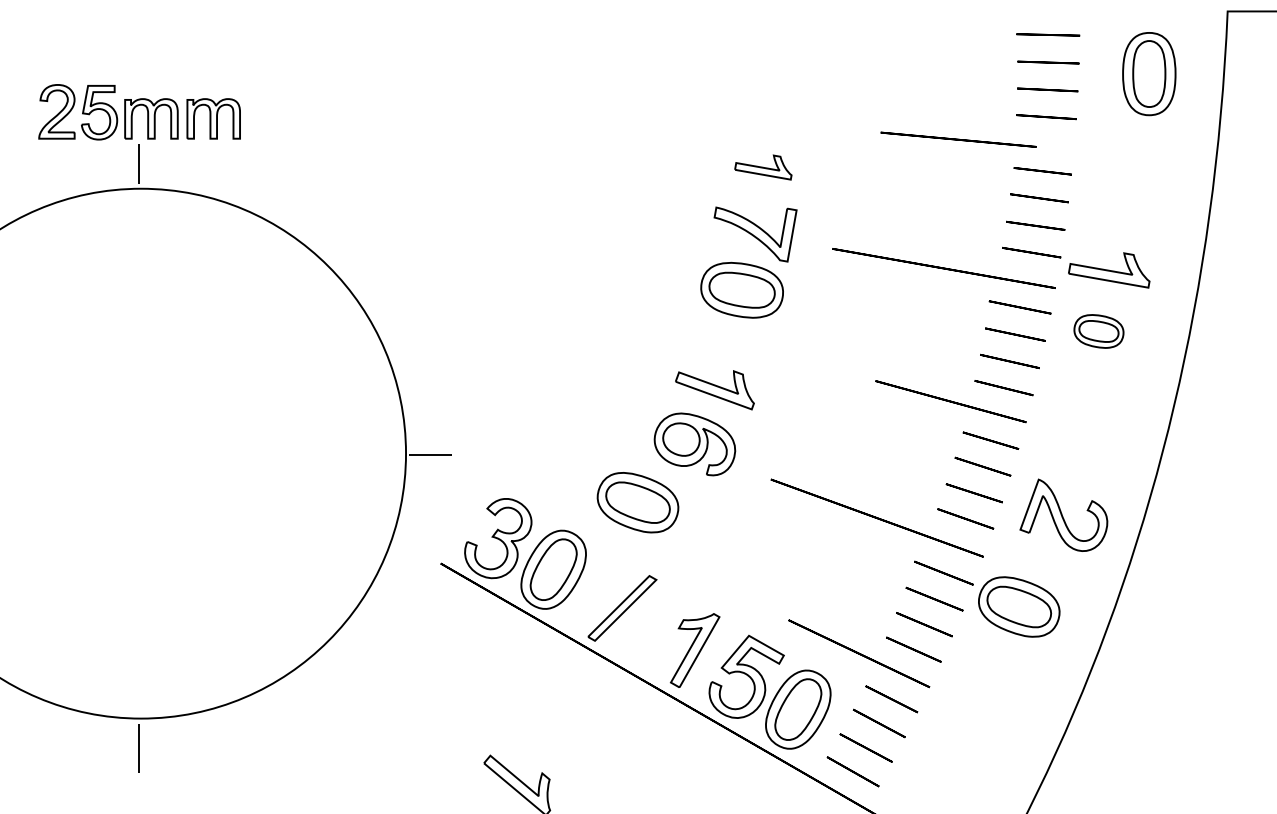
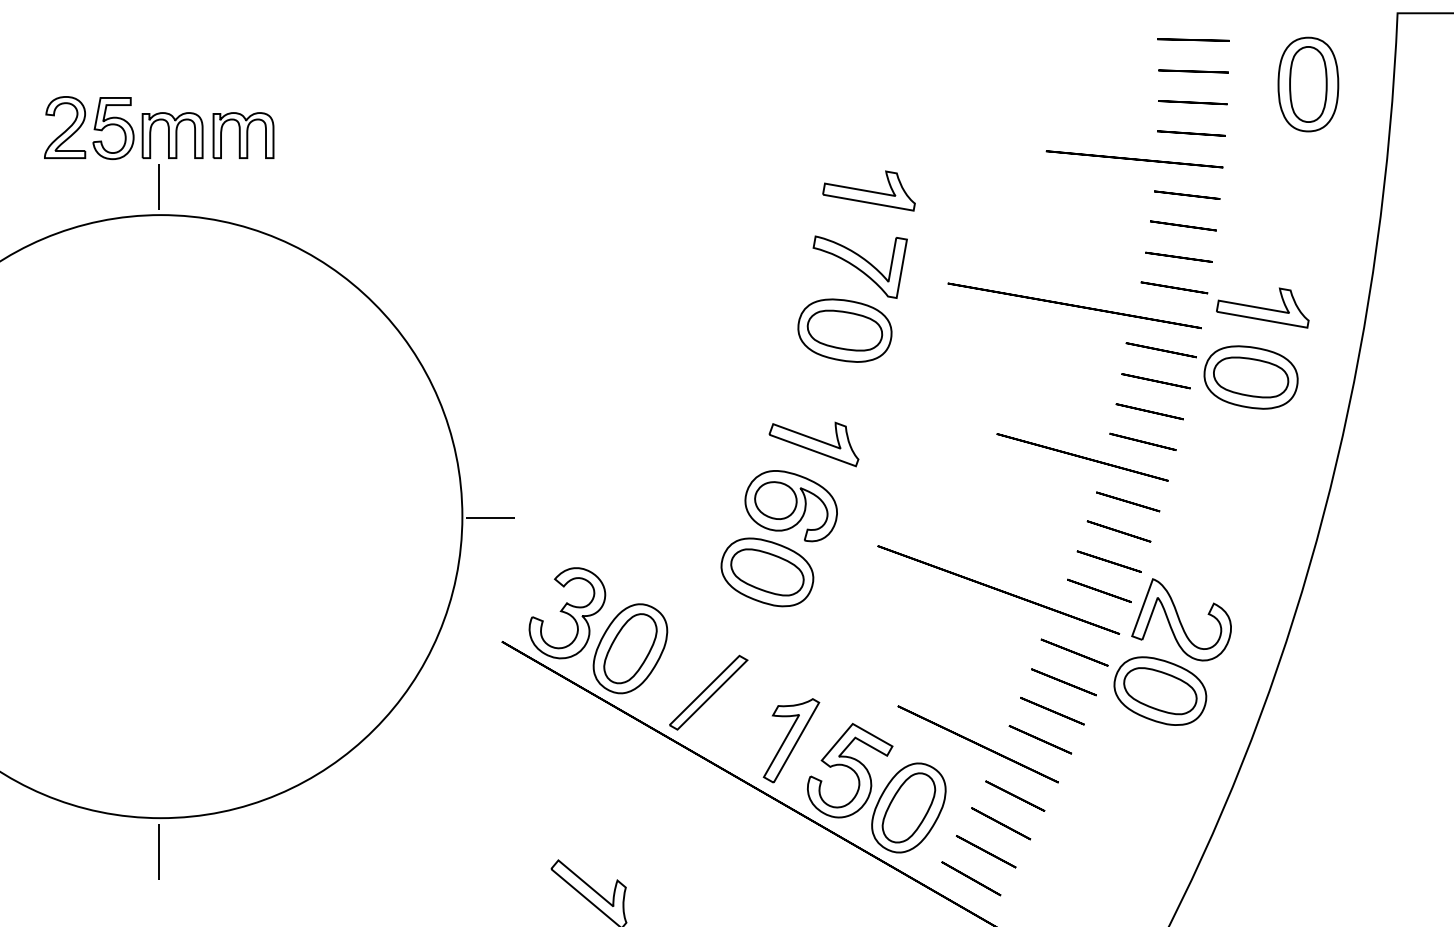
line: (958, 139) -> (1134, 159), moved
part: (763, 167) -> (869, 190), size x1.43
part: (1098, 331) -> (1250, 377), size x1.67
part: (637, 502) -> (766, 572), moved
part: (1063, 514) -> (1181, 618), moved

